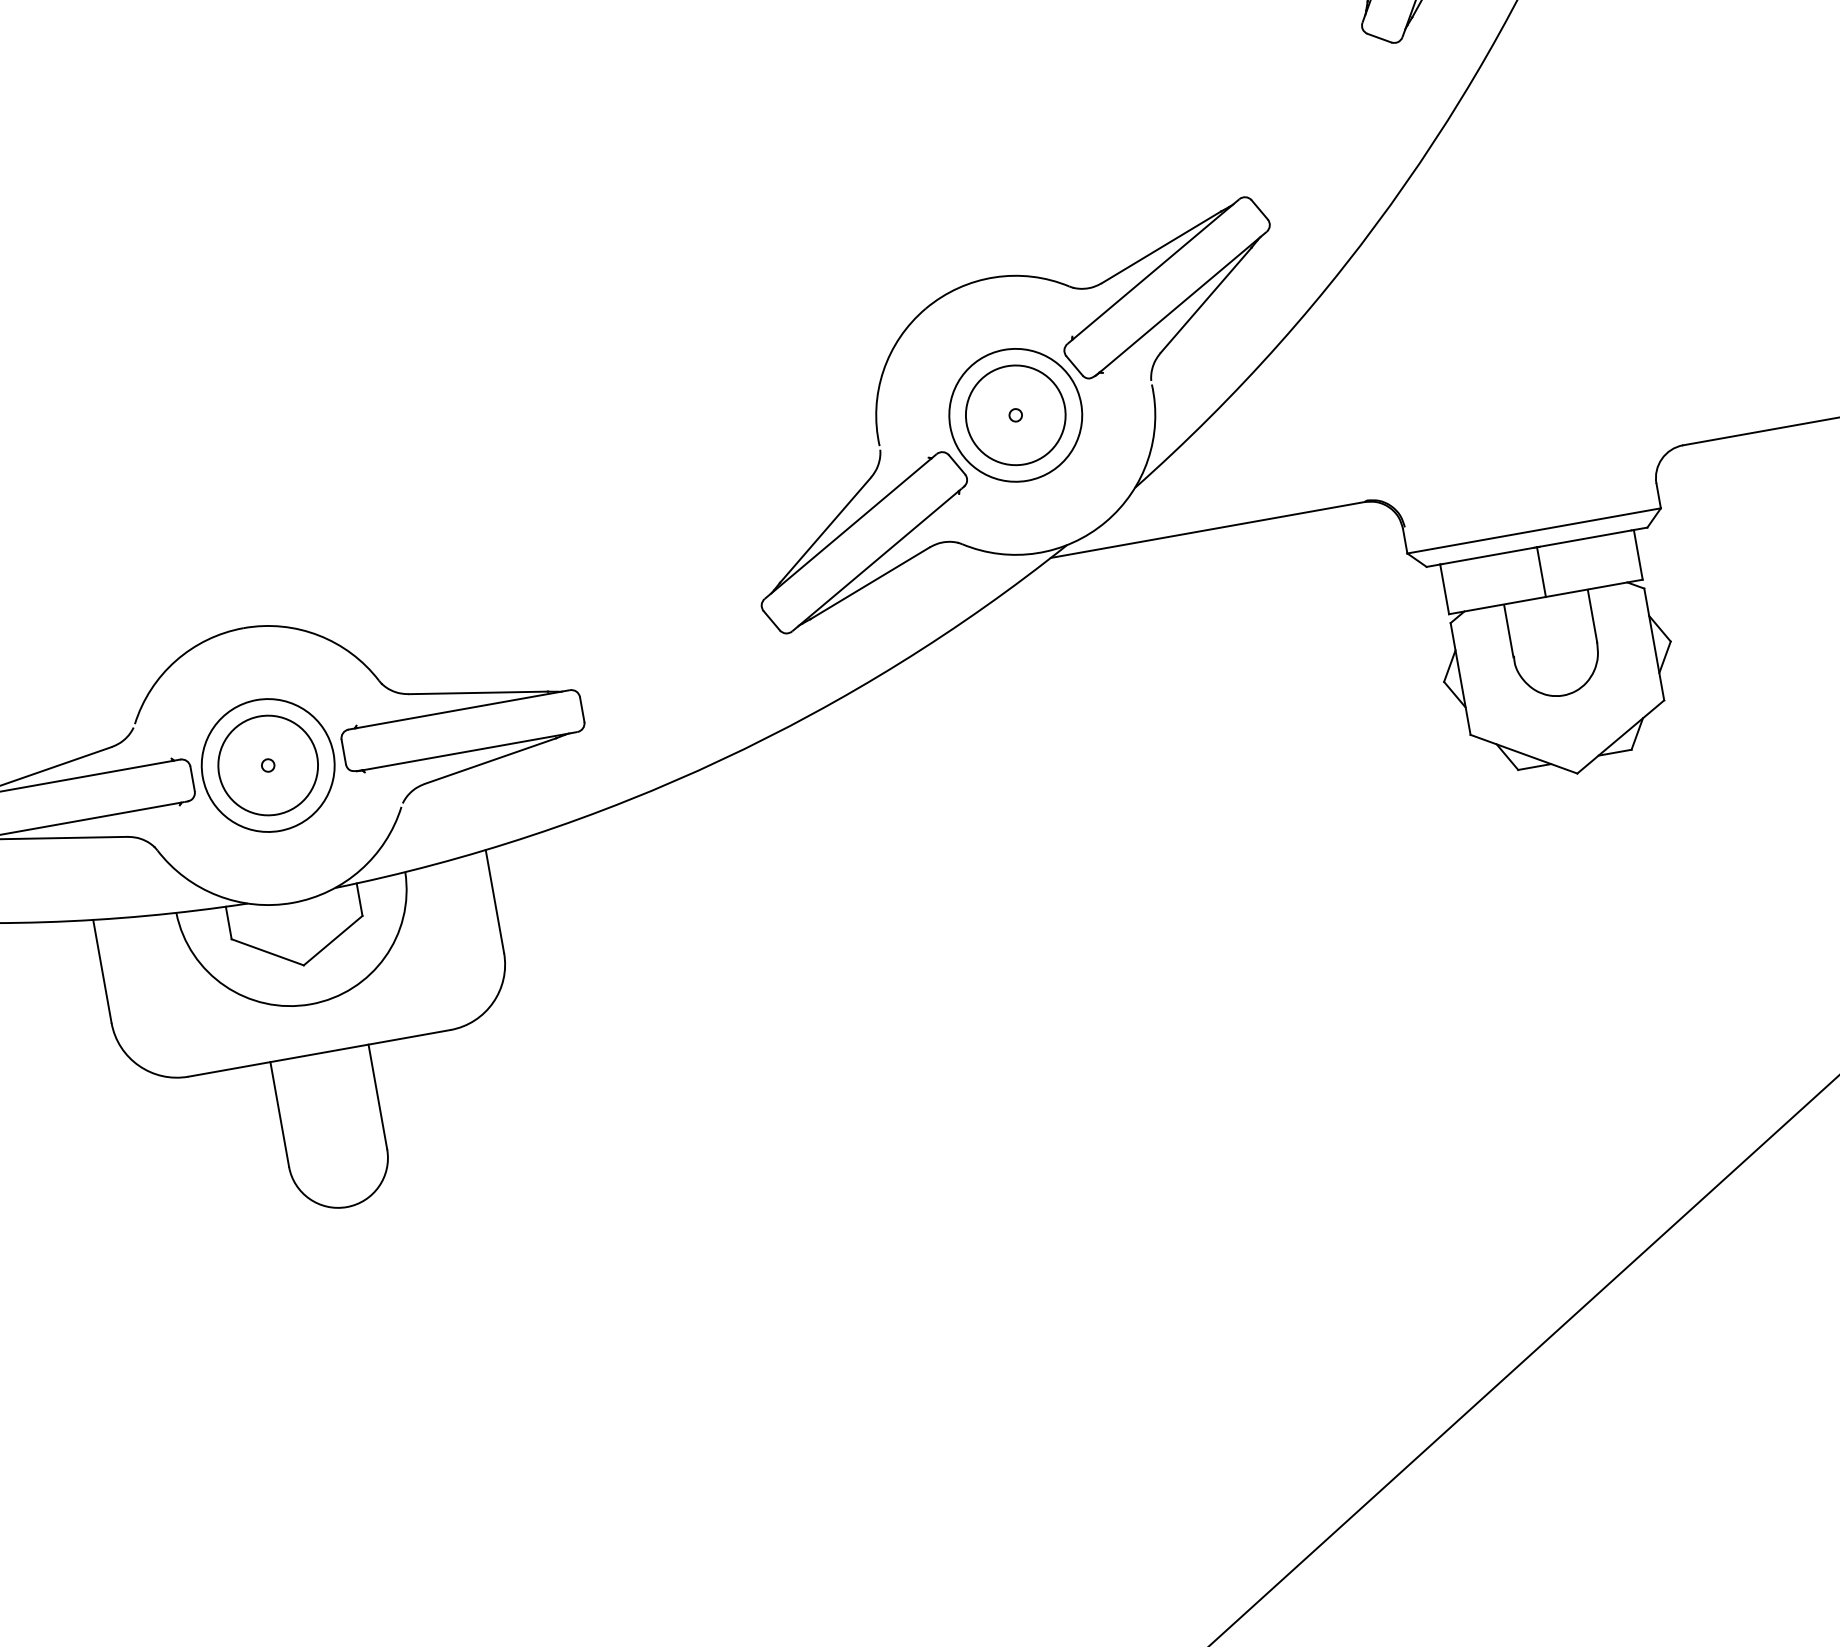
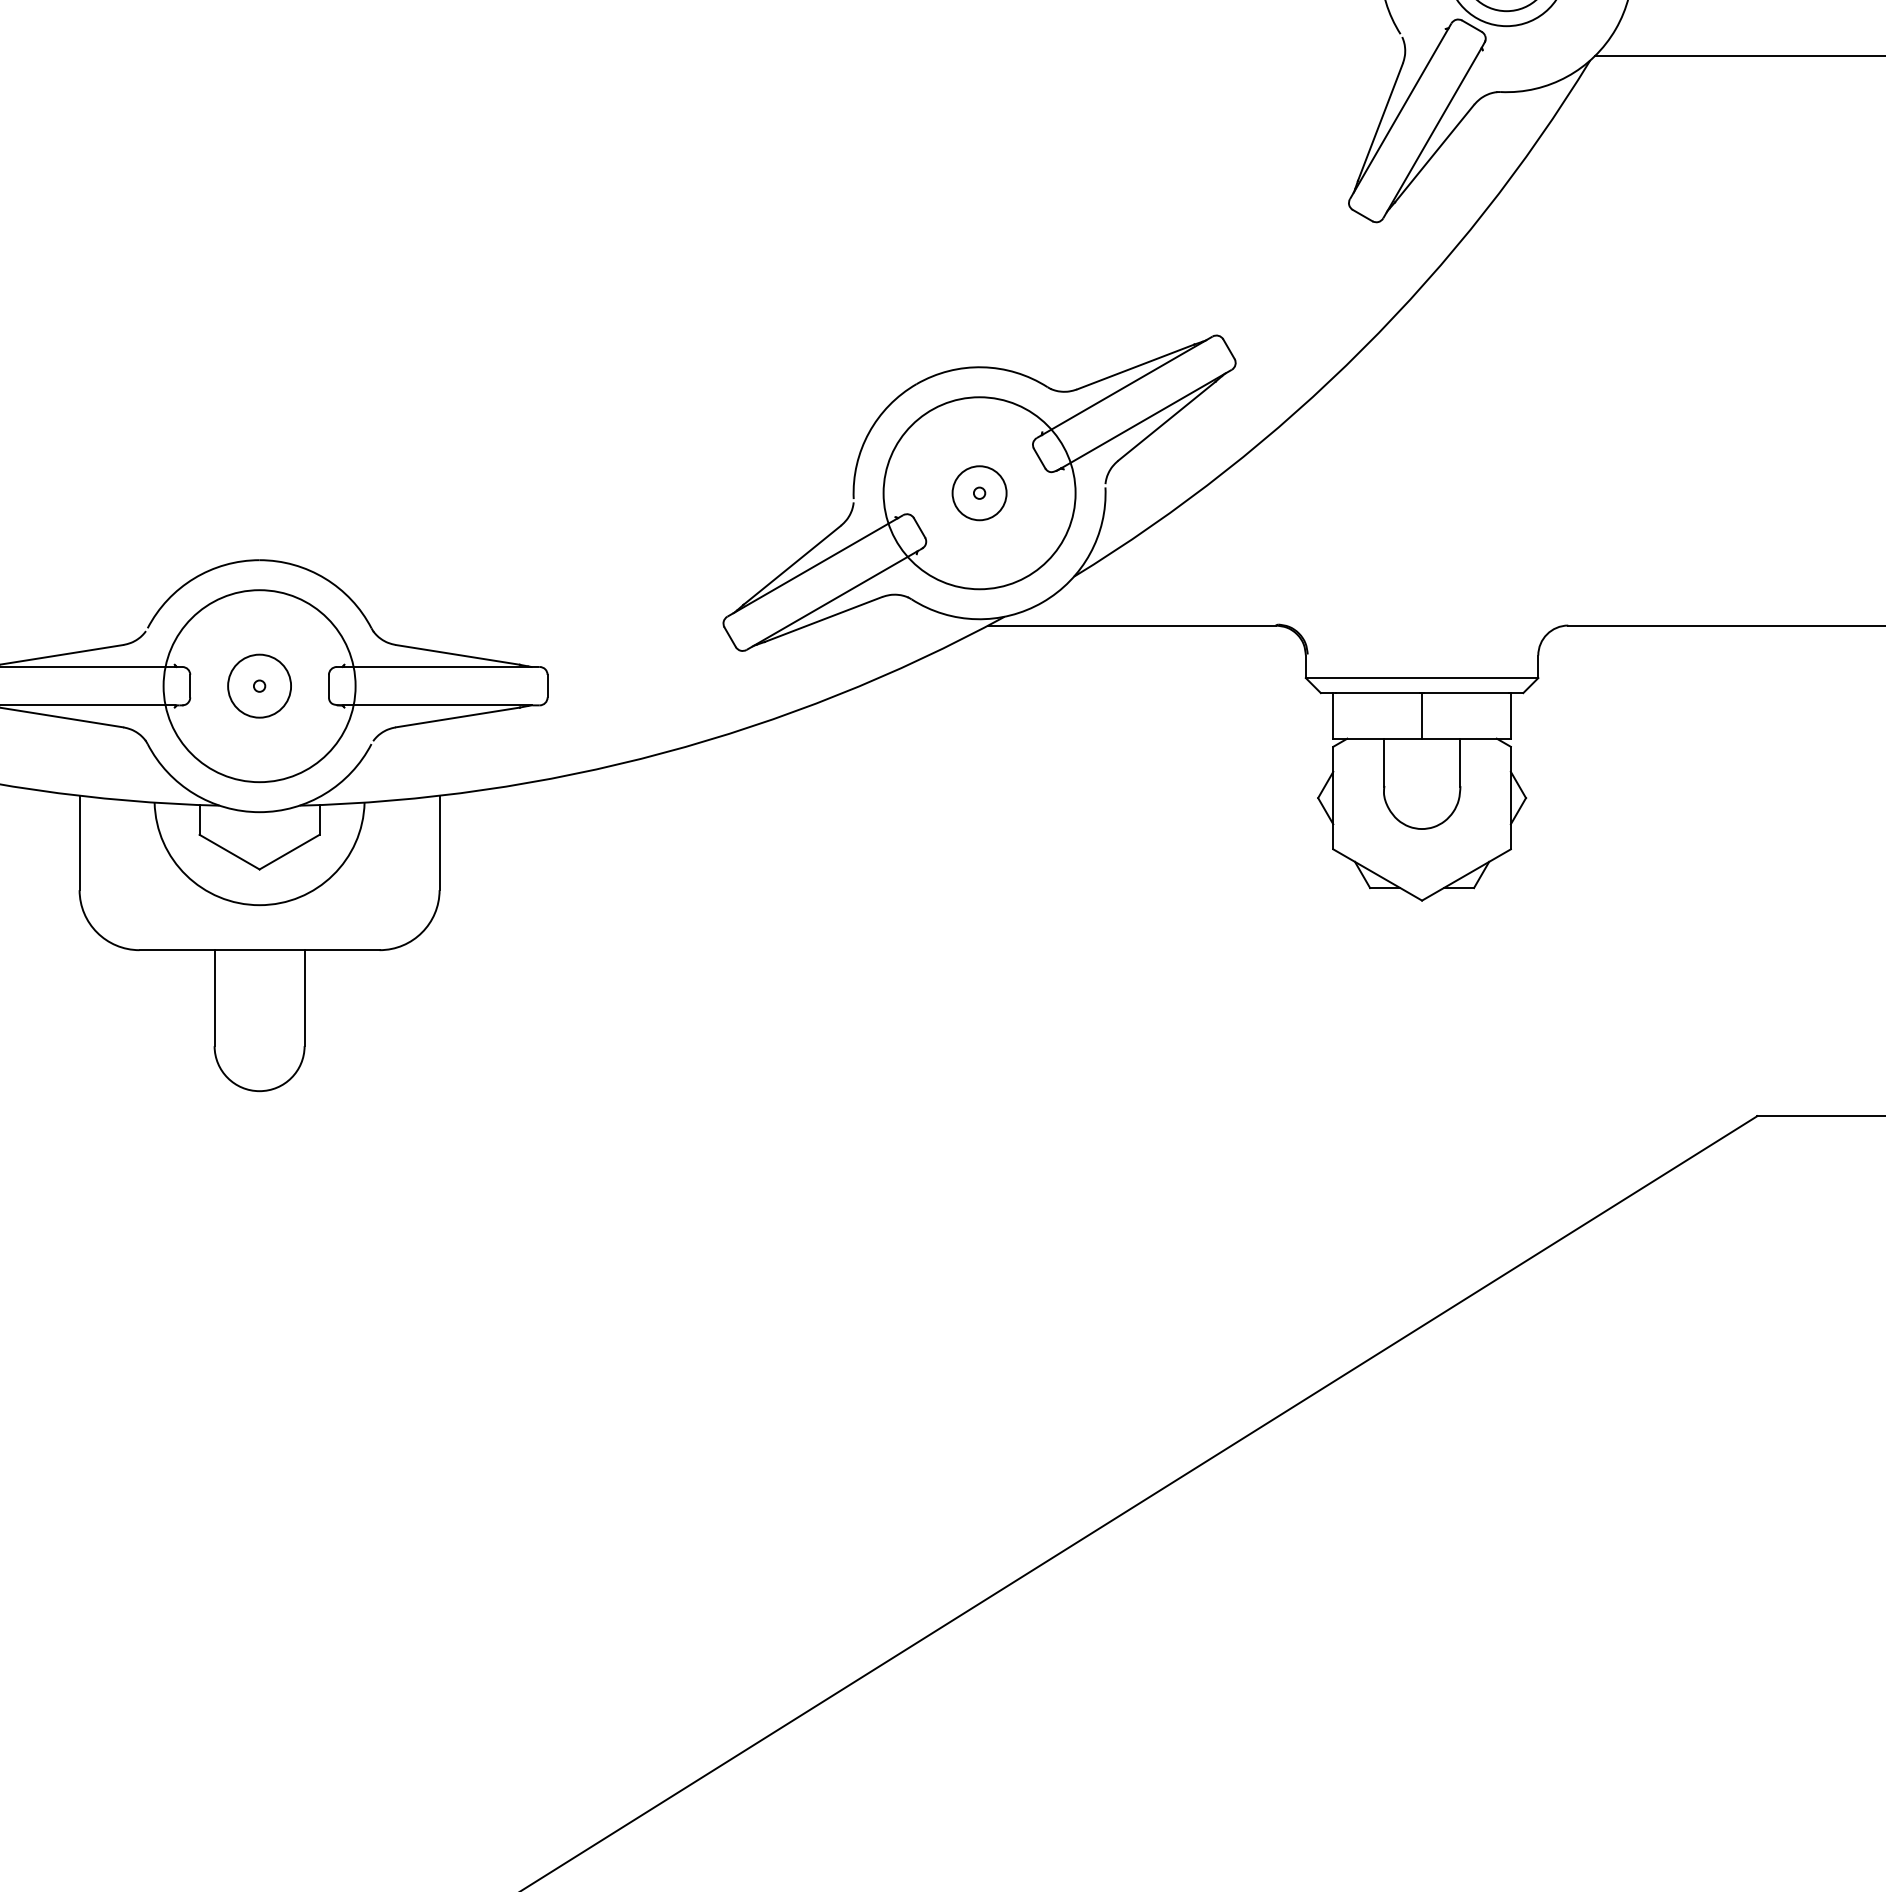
circle: (1015, 415) -> (979, 493), size x0.6
circle: (1015, 415) -> (979, 493), size x1.6
circle: (268, 765) -> (259, 686), size x0.7
circle: (268, 765) -> (259, 686), size x1.6

